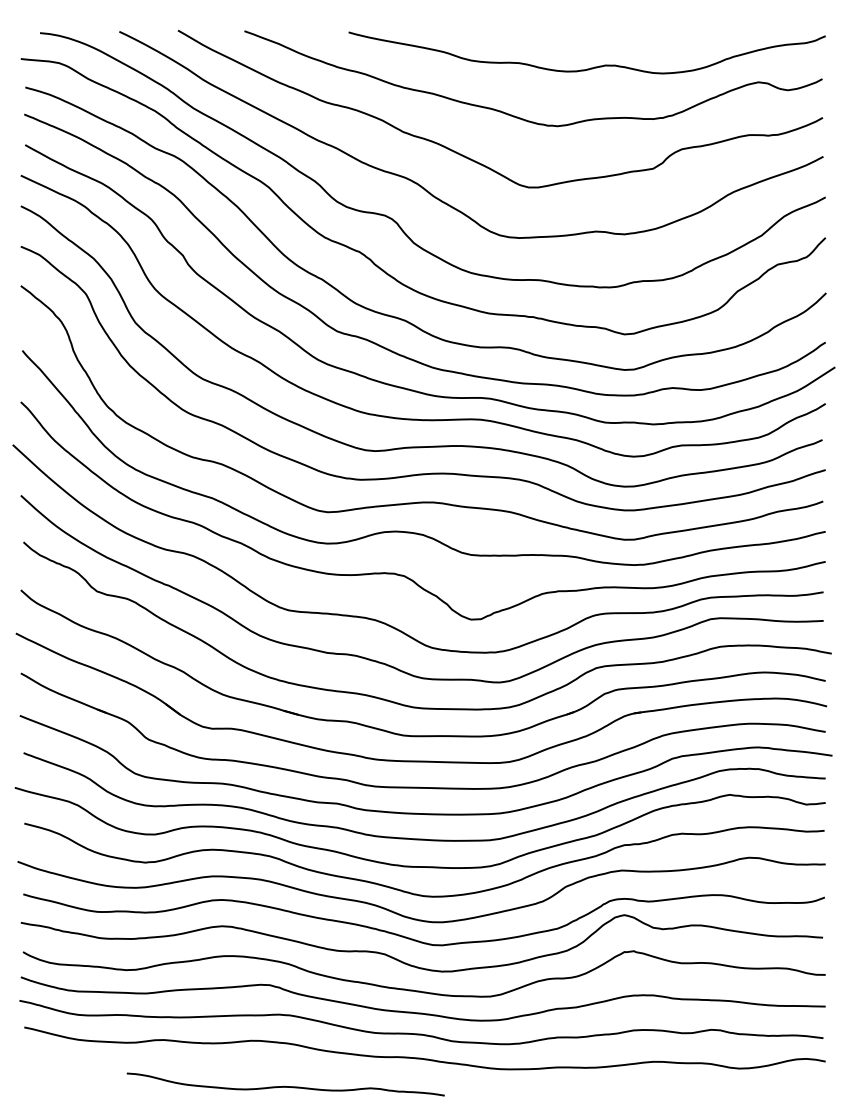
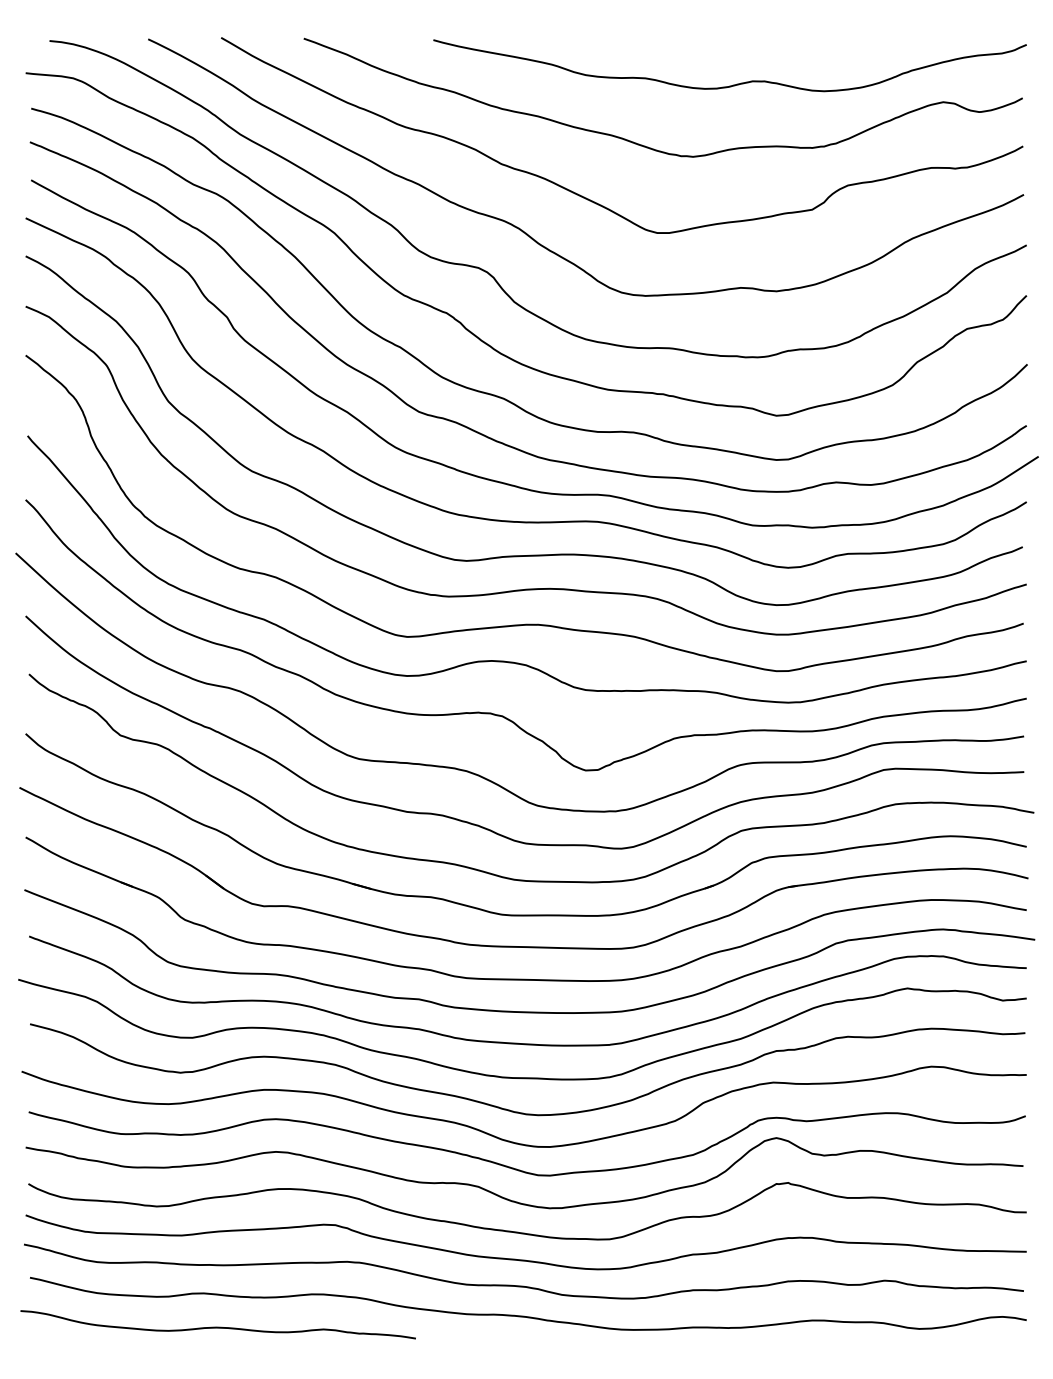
curve: (285, 1085) -> (217, 1326), moved

